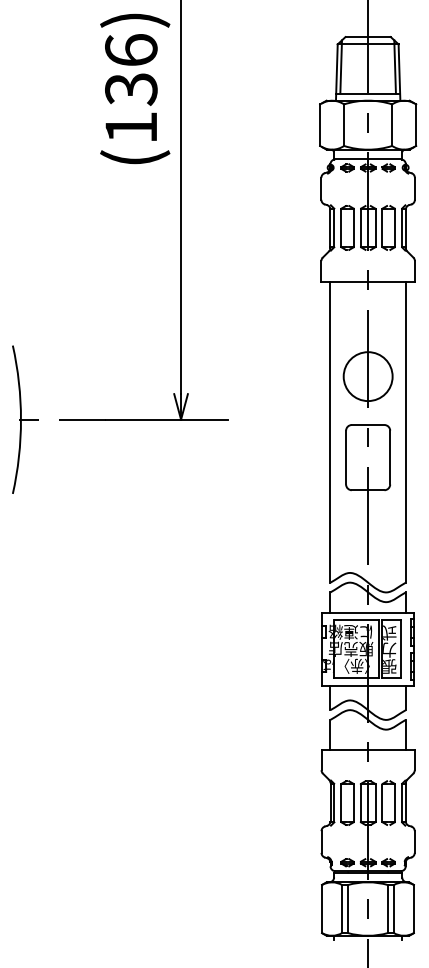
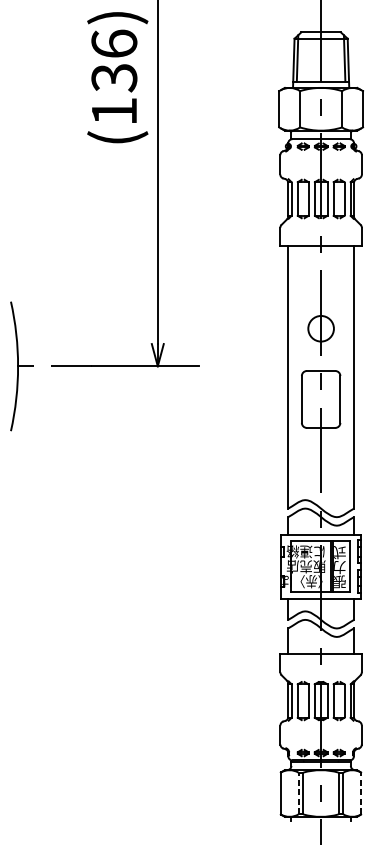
circle: (367, 376) -> (320, 328), size x0.6
line: (413, 908) -> (360, 793), solid -> dashed
line: (342, 909) -> (298, 793), solid -> dashed

